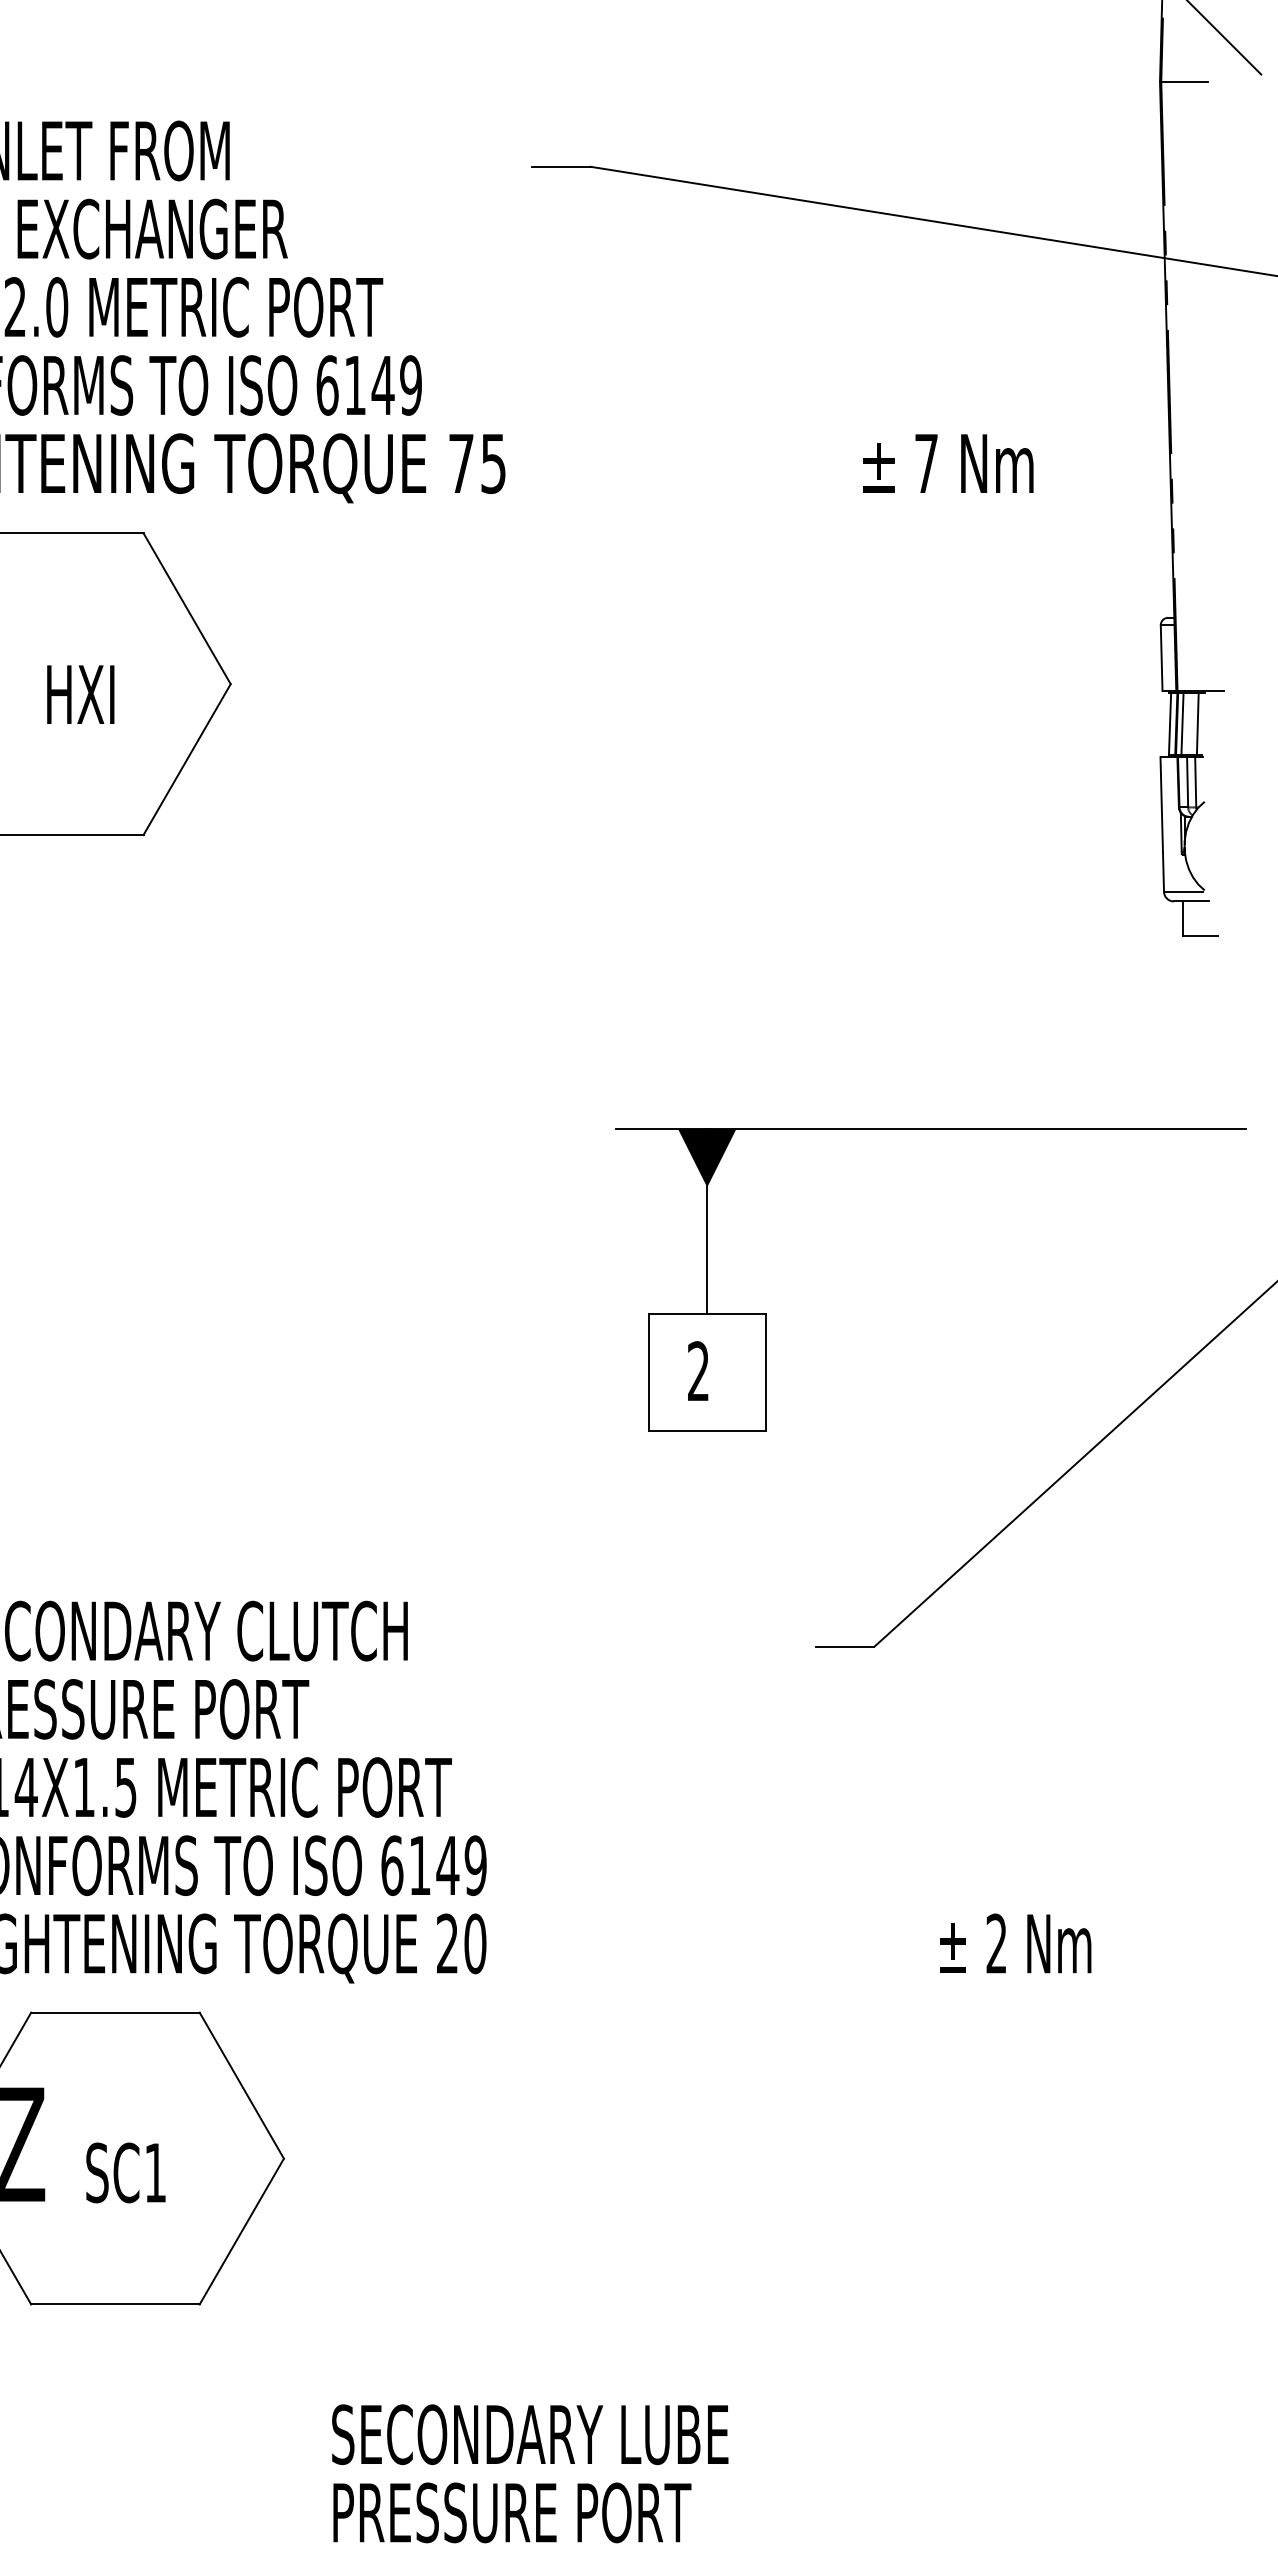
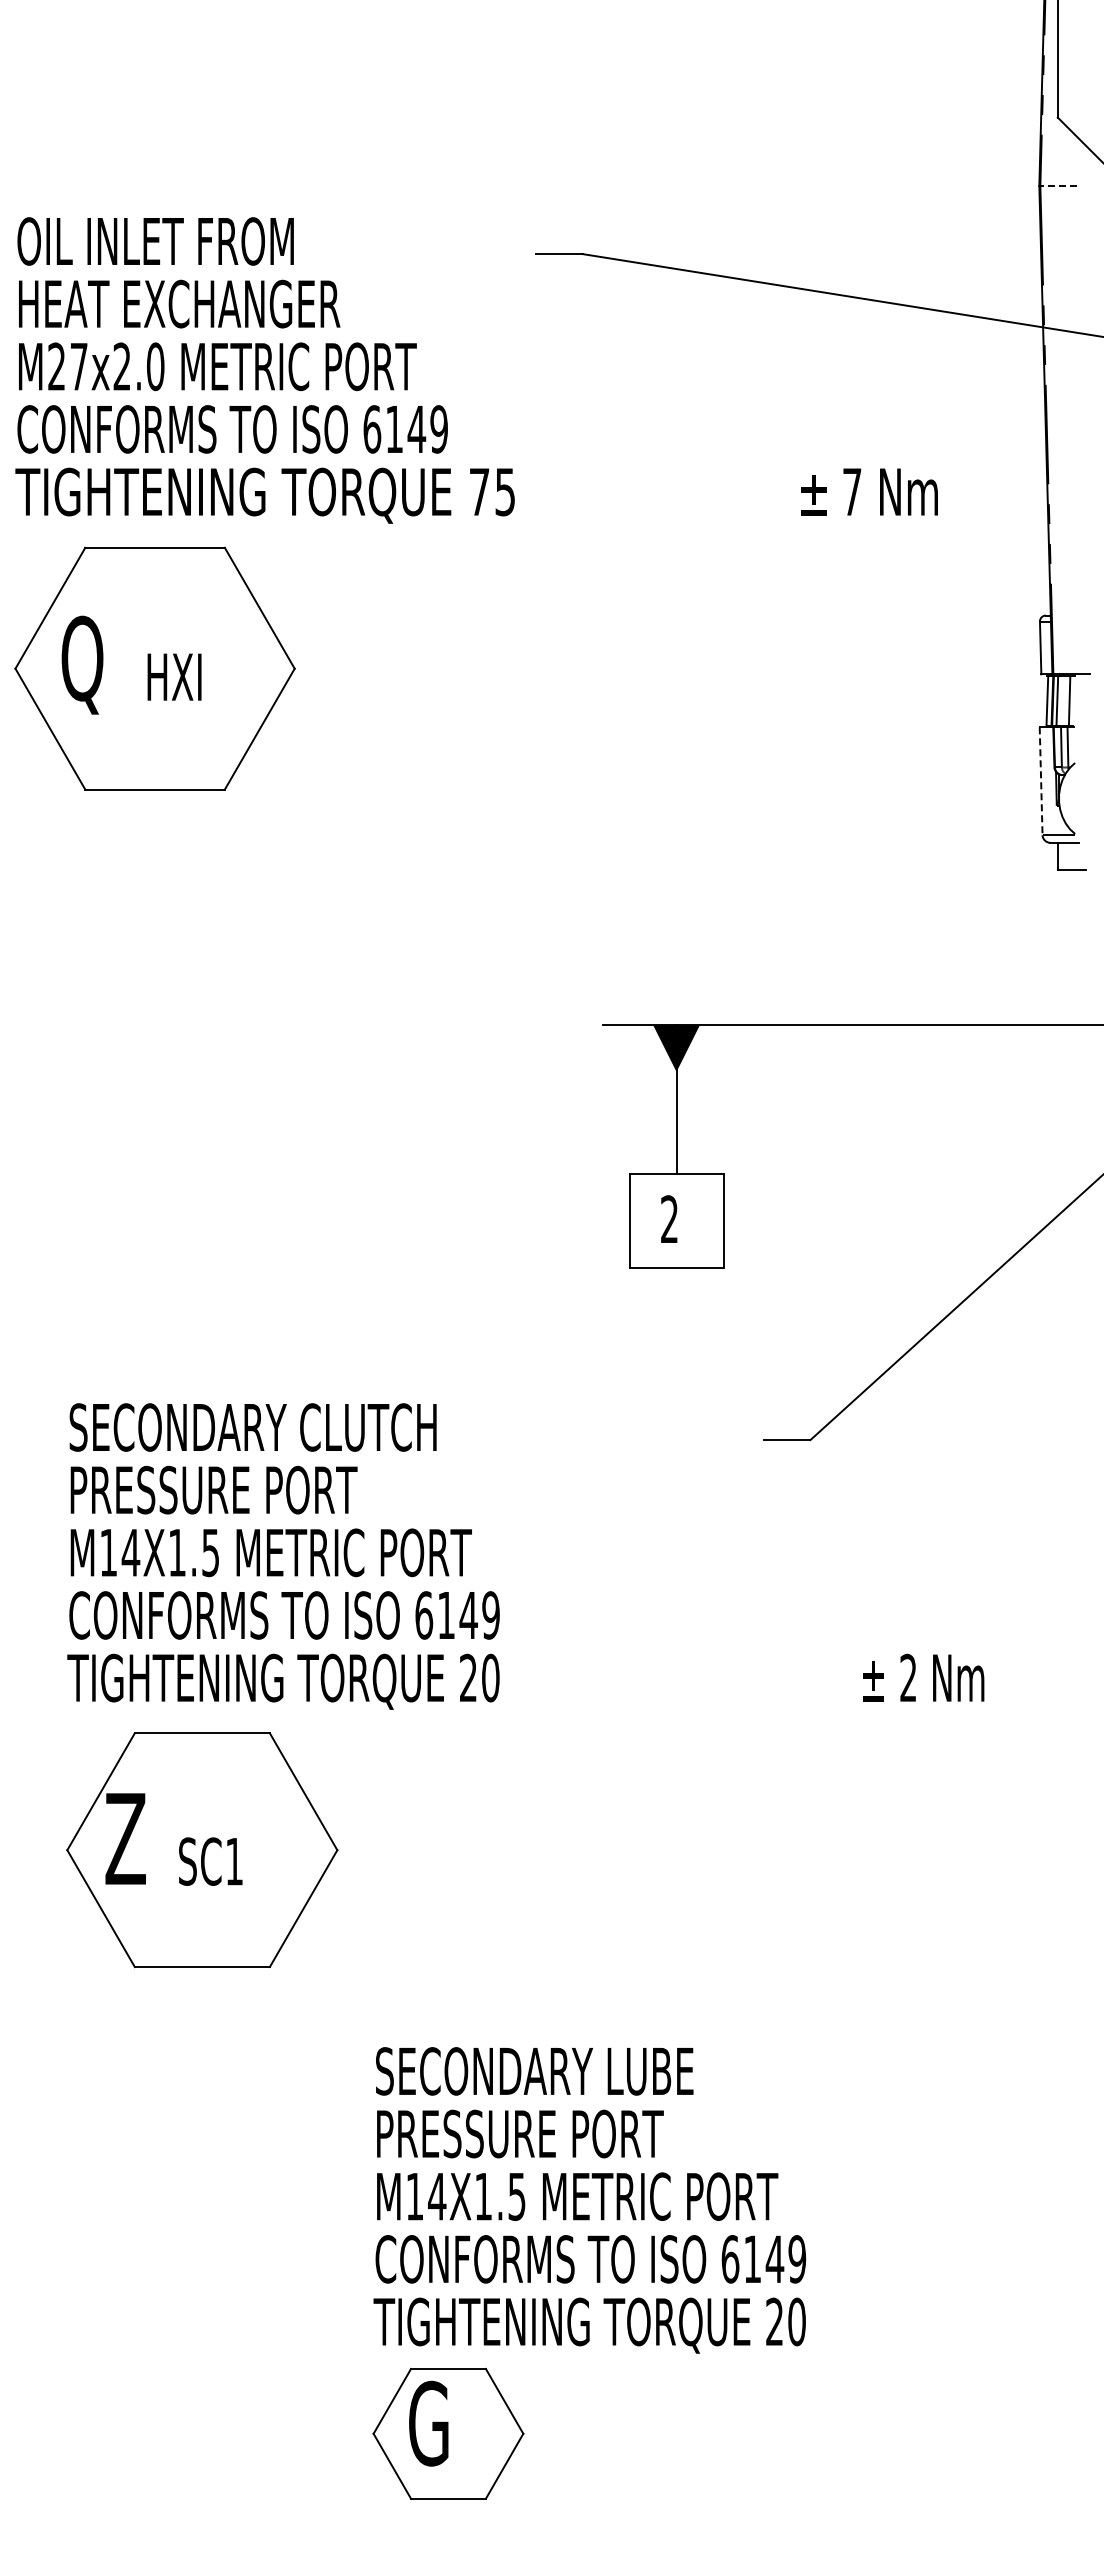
line: (1183, 82) -> (1058, 186), solid -> dashed
line: (1162, 824) -> (1041, 781), solid -> dashed

